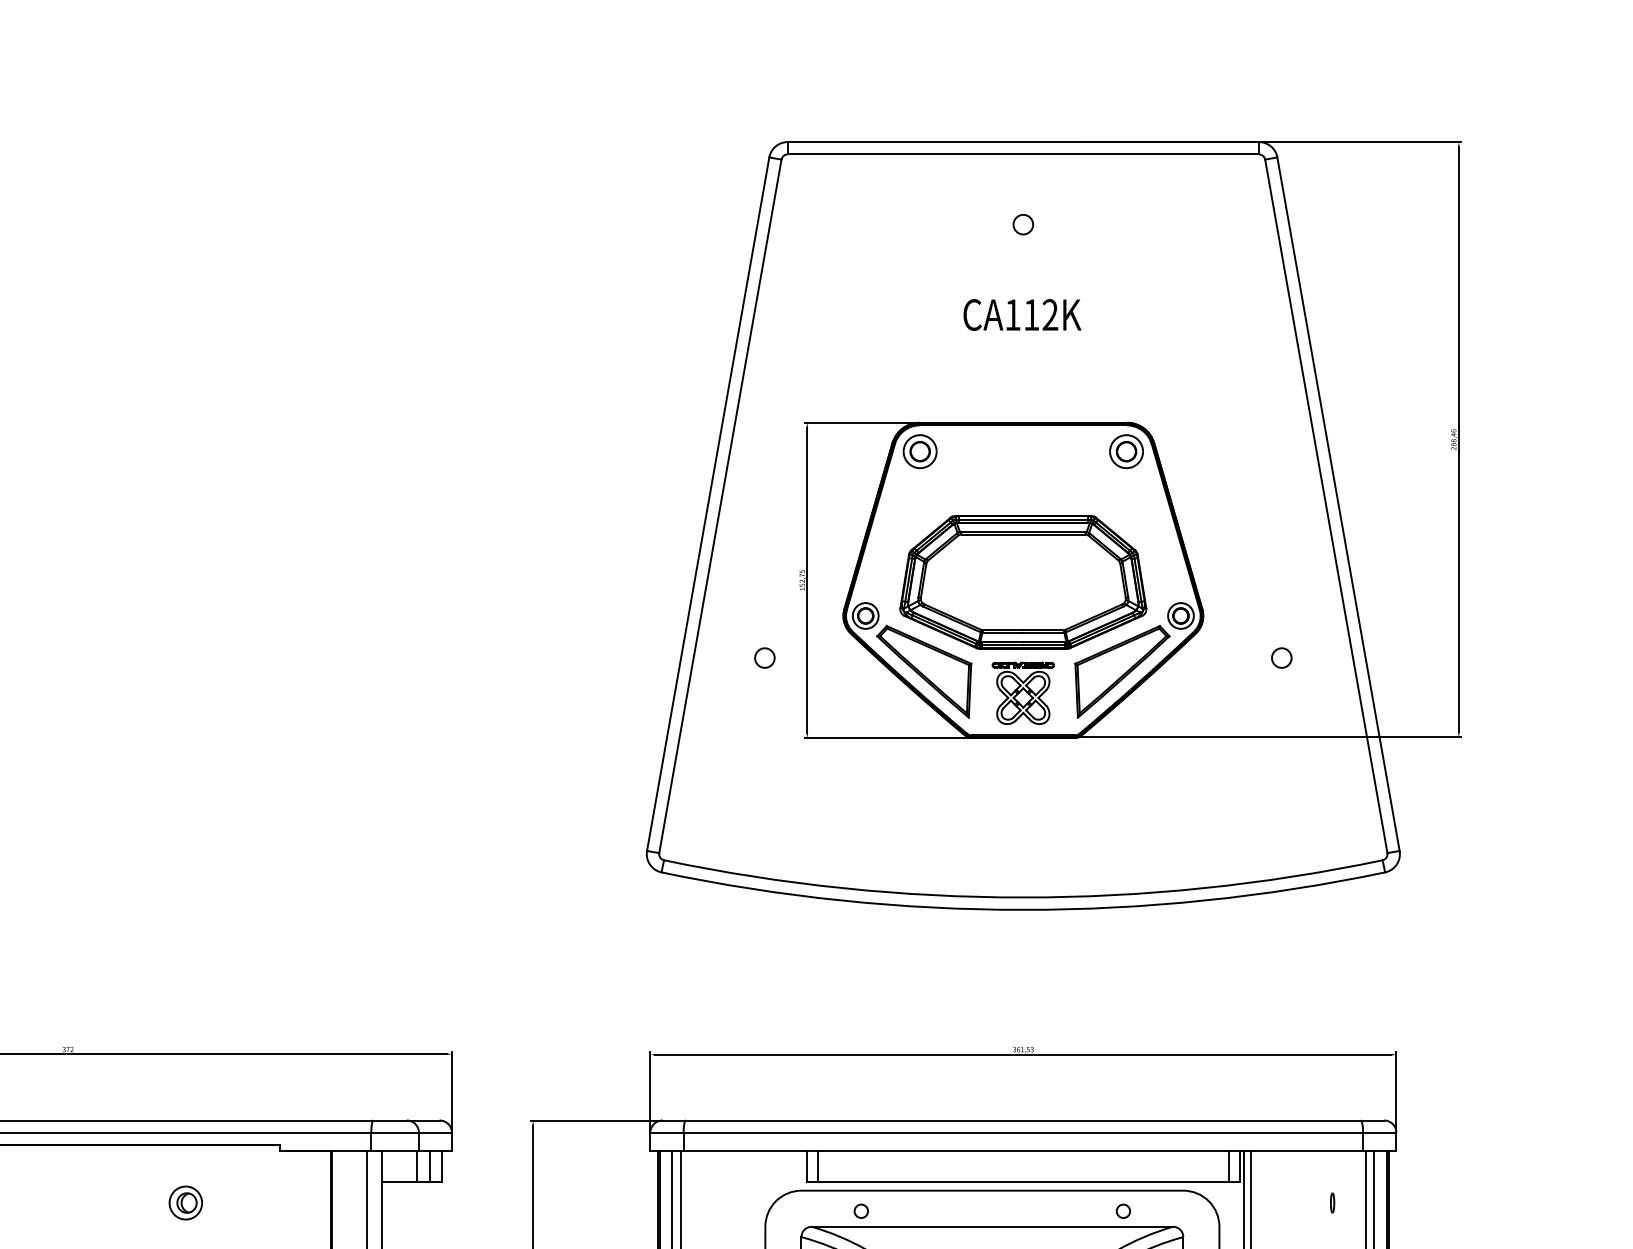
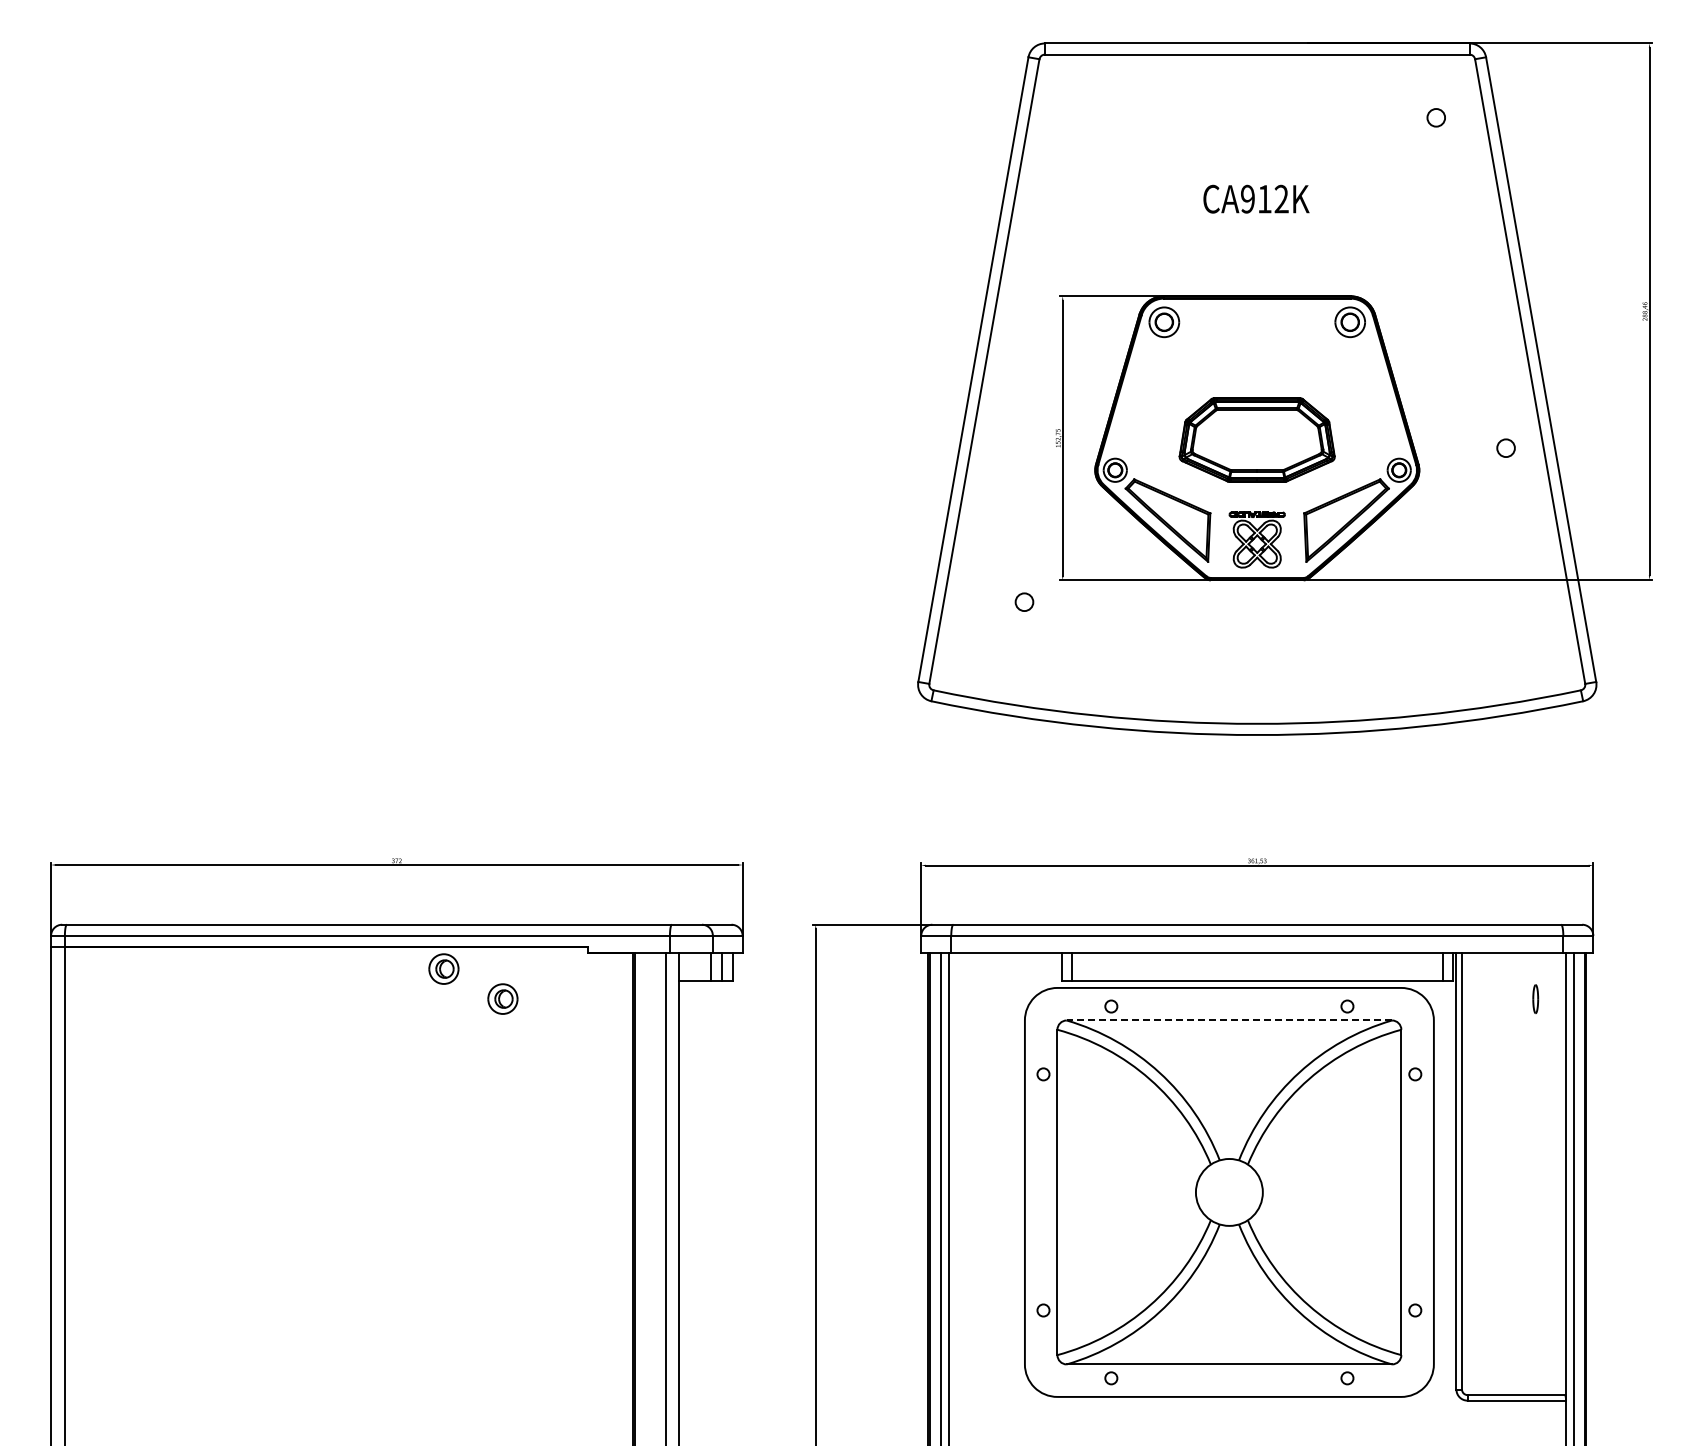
circle: (1022, 224) -> (1435, 117), moved
text: (1012, 314) -> (1247, 198), CA112K -> CA912K
part: (1022, 581) -> (1256, 439), size x0.7
circle: (764, 657) -> (1024, 601), moved
circle: (1281, 657) -> (1505, 447), moved
part: (119, 1169) -> (443, 968), added
part: (1332, 1202) -> (1535, 998), size x1.6
line: (992, 1226) -> (1229, 1020), solid -> dashed

